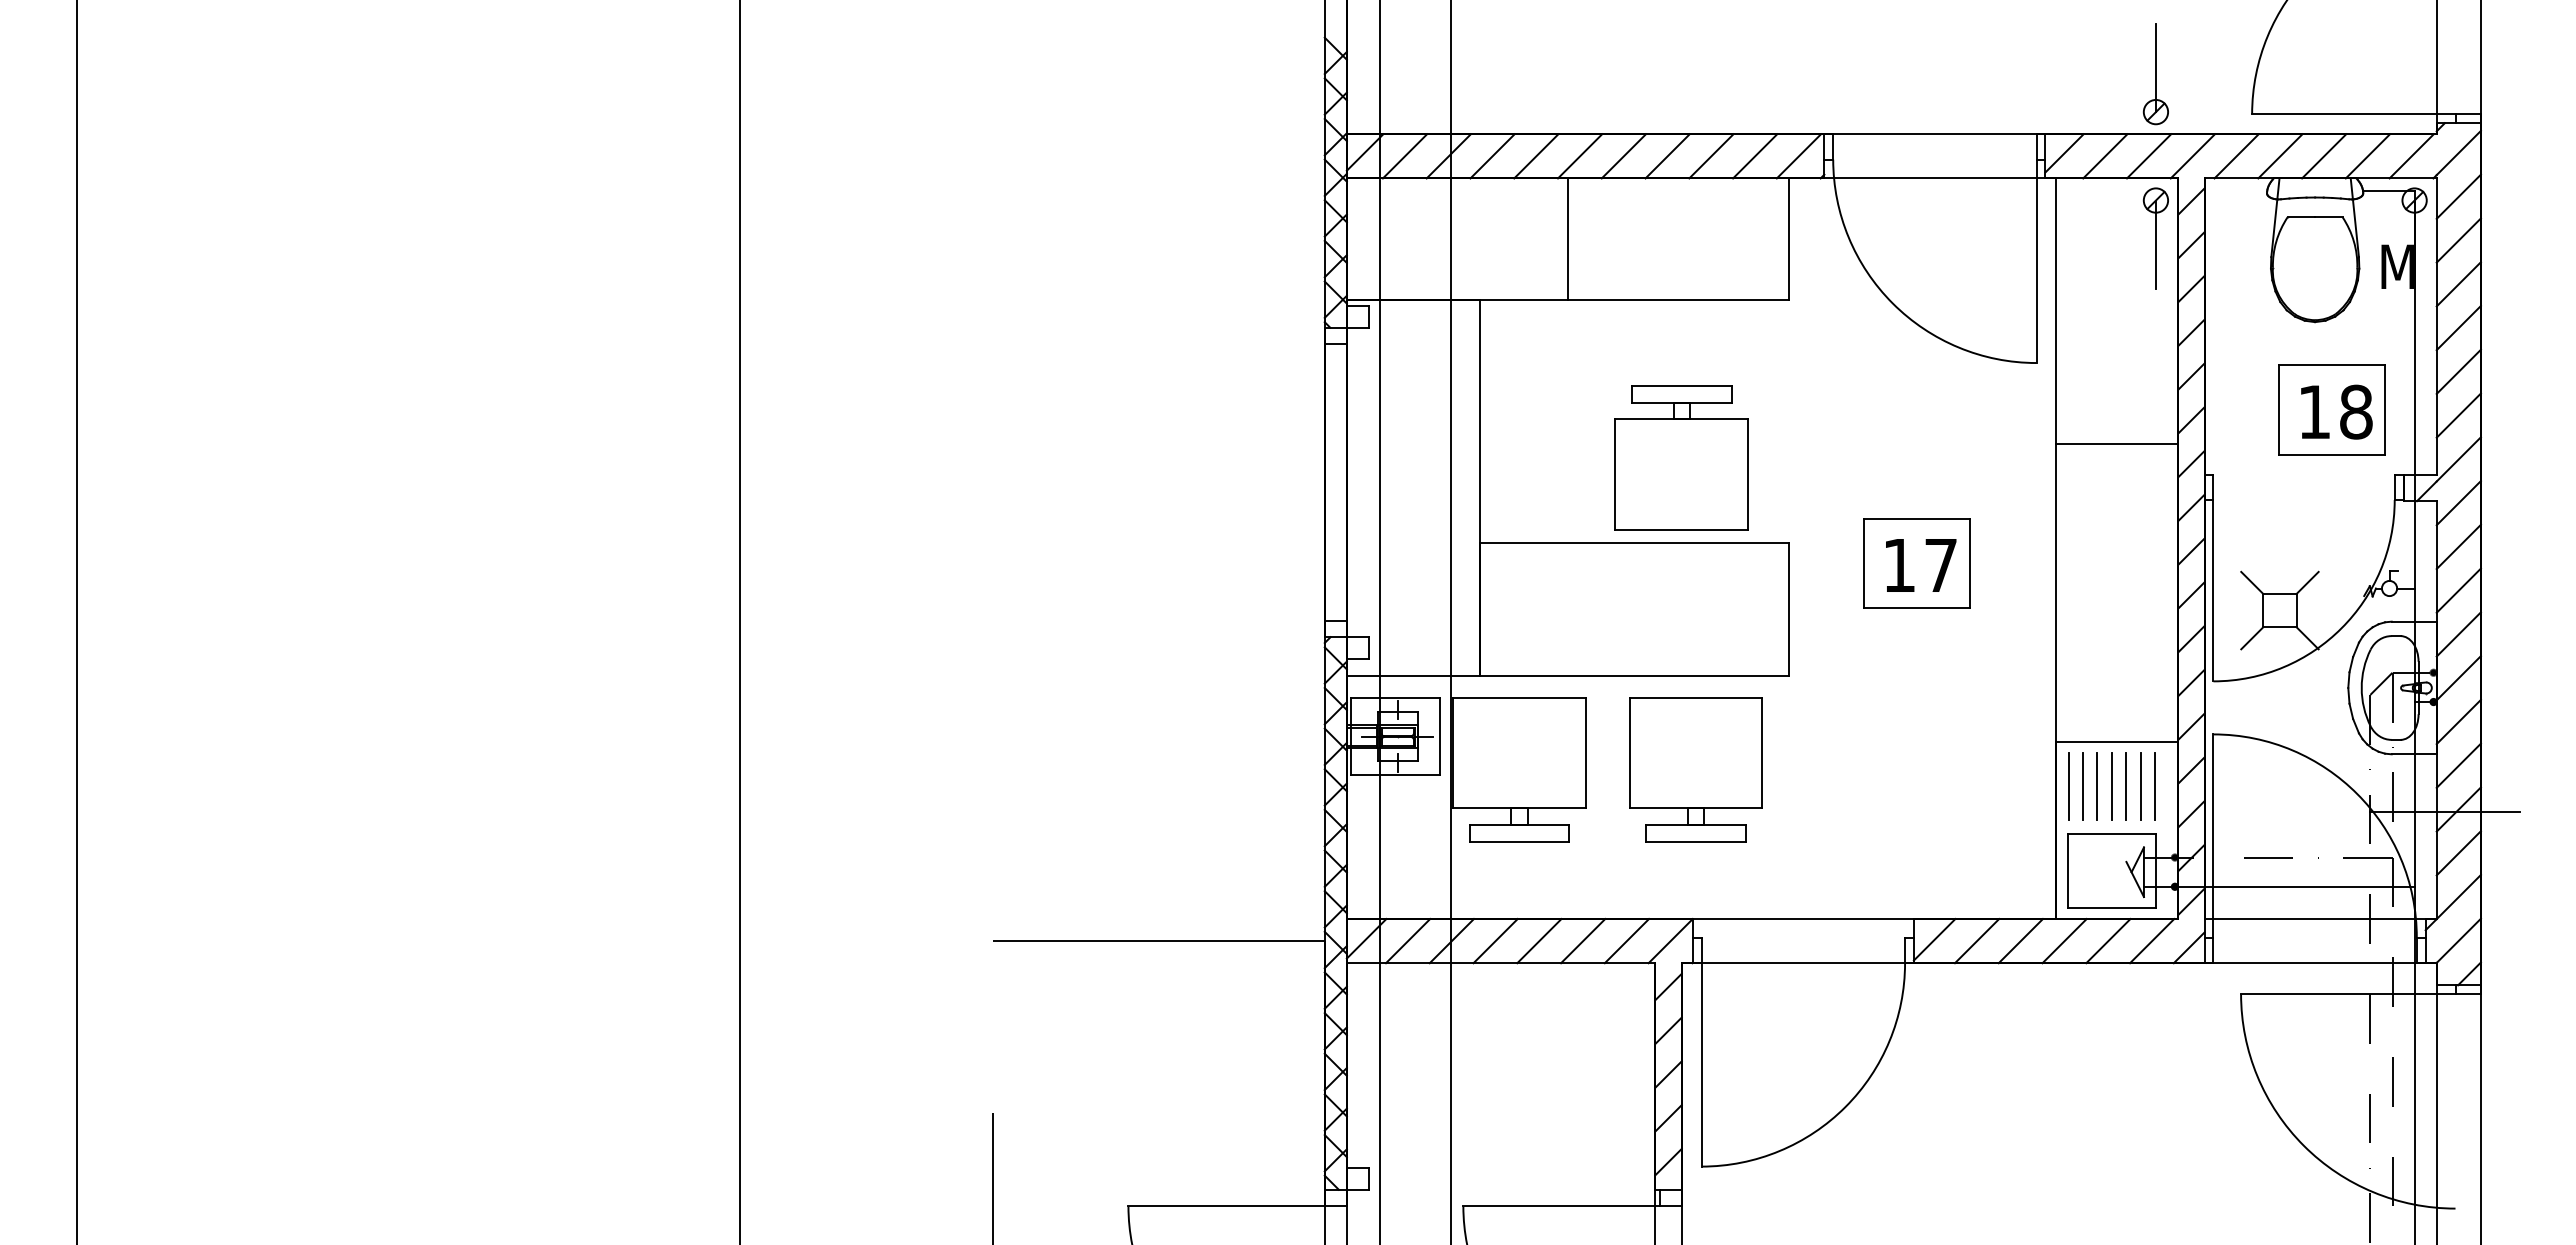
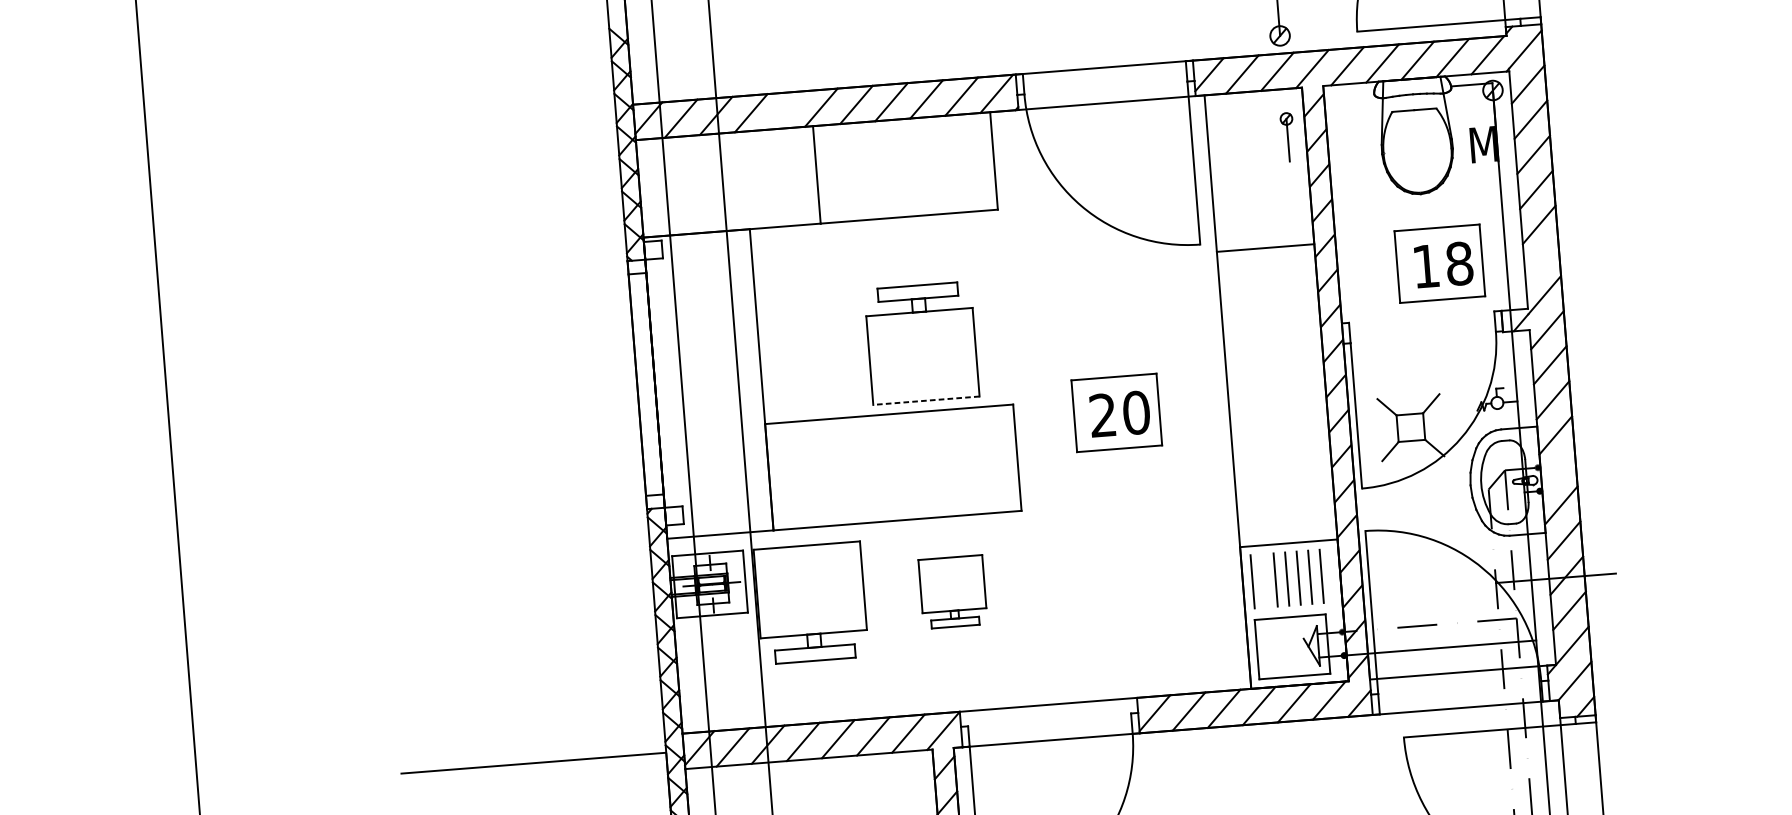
line: (1536, 156) -> (786, 110), removed
part: (2155, 238) -> (1287, 137), size x0.6
line: (2458, 415) -> (1541, 260), removed
line: (2117, 443) -> (1265, 247), moved
line: (1681, 529) -> (926, 400), solid -> dashed
text: (1920, 565) -> (1119, 414), 17 -> 20
line: (2458, 678) -> (1558, 470), removed
part: (1695, 769) -> (952, 591), size x0.6
line: (2083, 786) -> (1264, 580), removed

